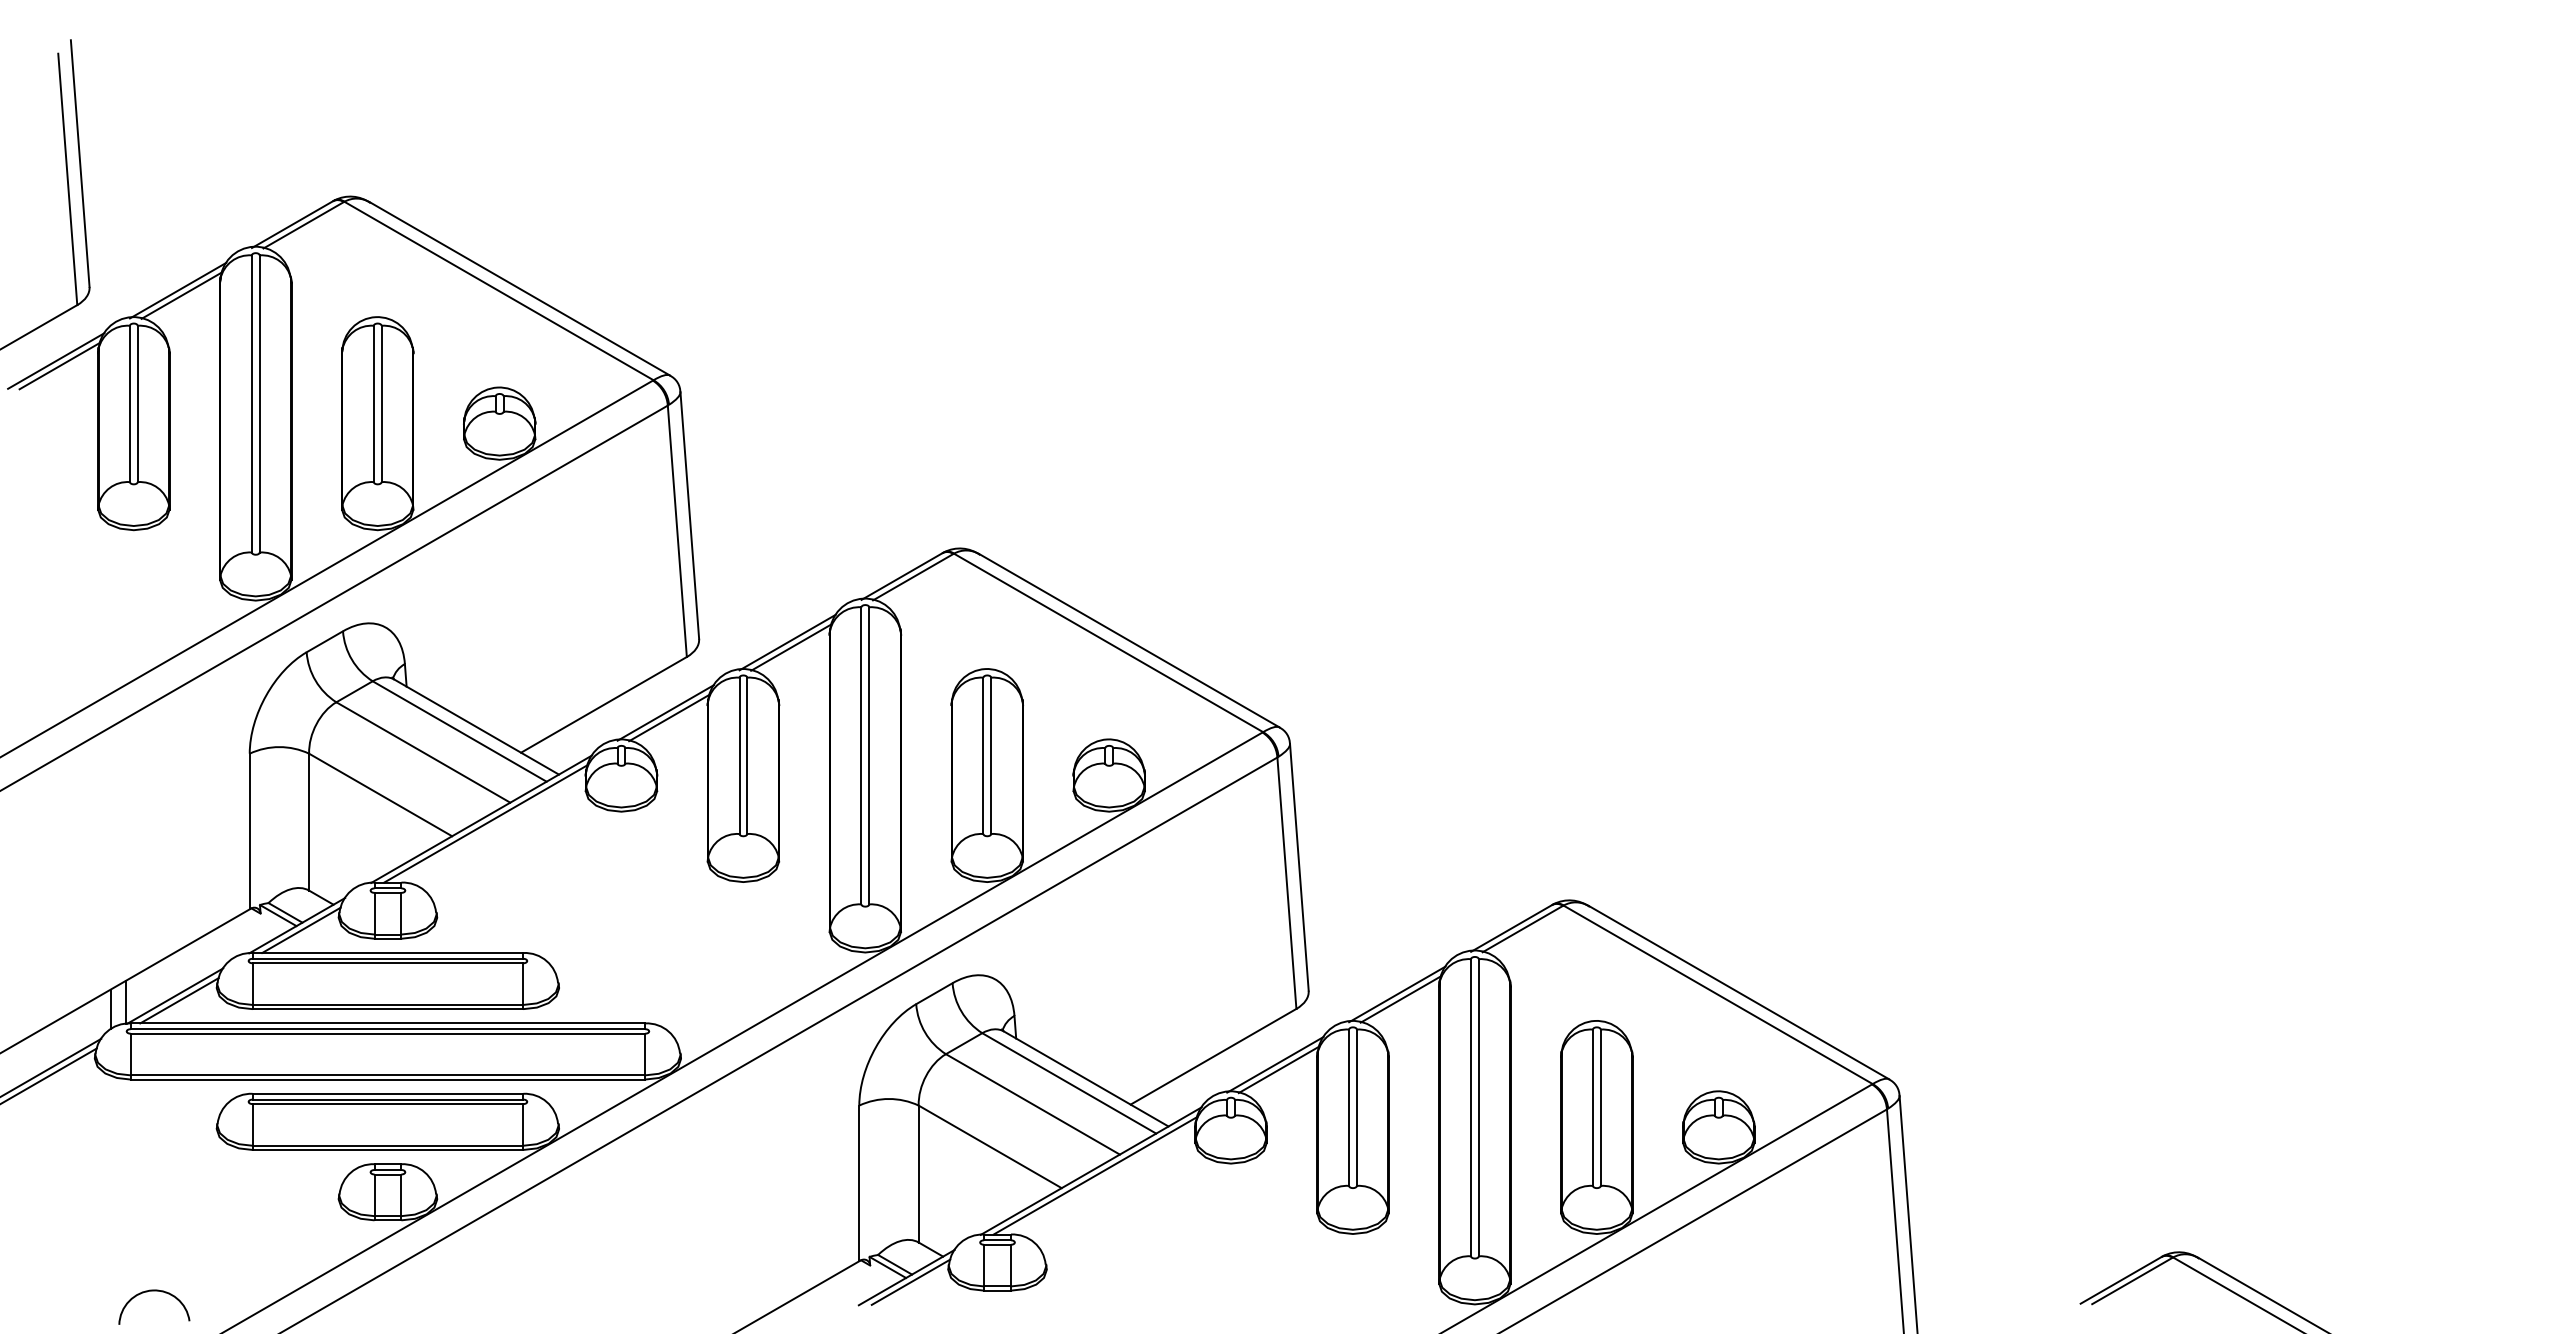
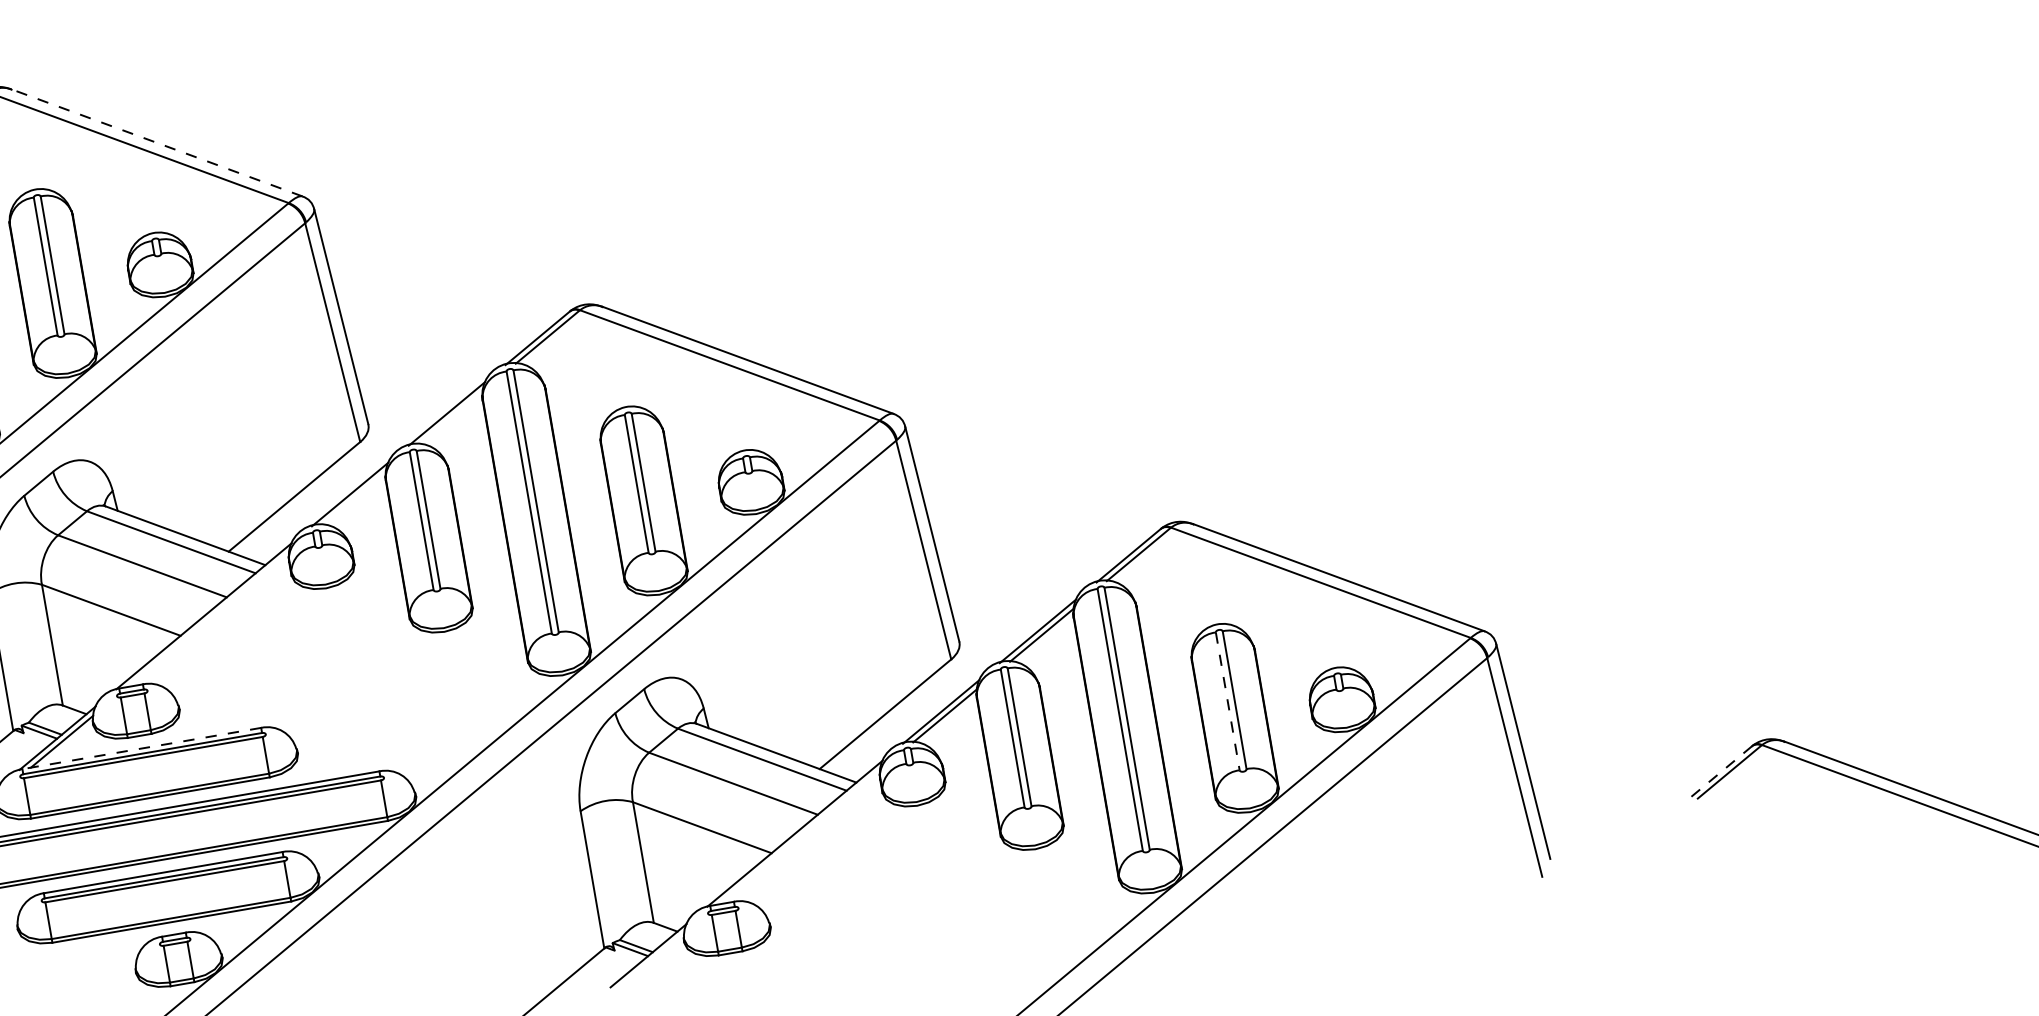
line: (519, 288) -> (156, 142), solid -> dashed
line: (791, 647) -> (451, 417), removed
line: (669, 717) -> (354, 497), removed
line: (485, 823) -> (208, 619), removed
line: (387, 953) -> (141, 749), solid -> dashed
line: (1592, 1108) -> (1227, 702), solid -> dashed
line: (1095, 1175) -> (799, 836), removed
line: (2121, 1280) -> (1720, 773), solid -> dashed
line: (910, 1281) -> (652, 958), removed

